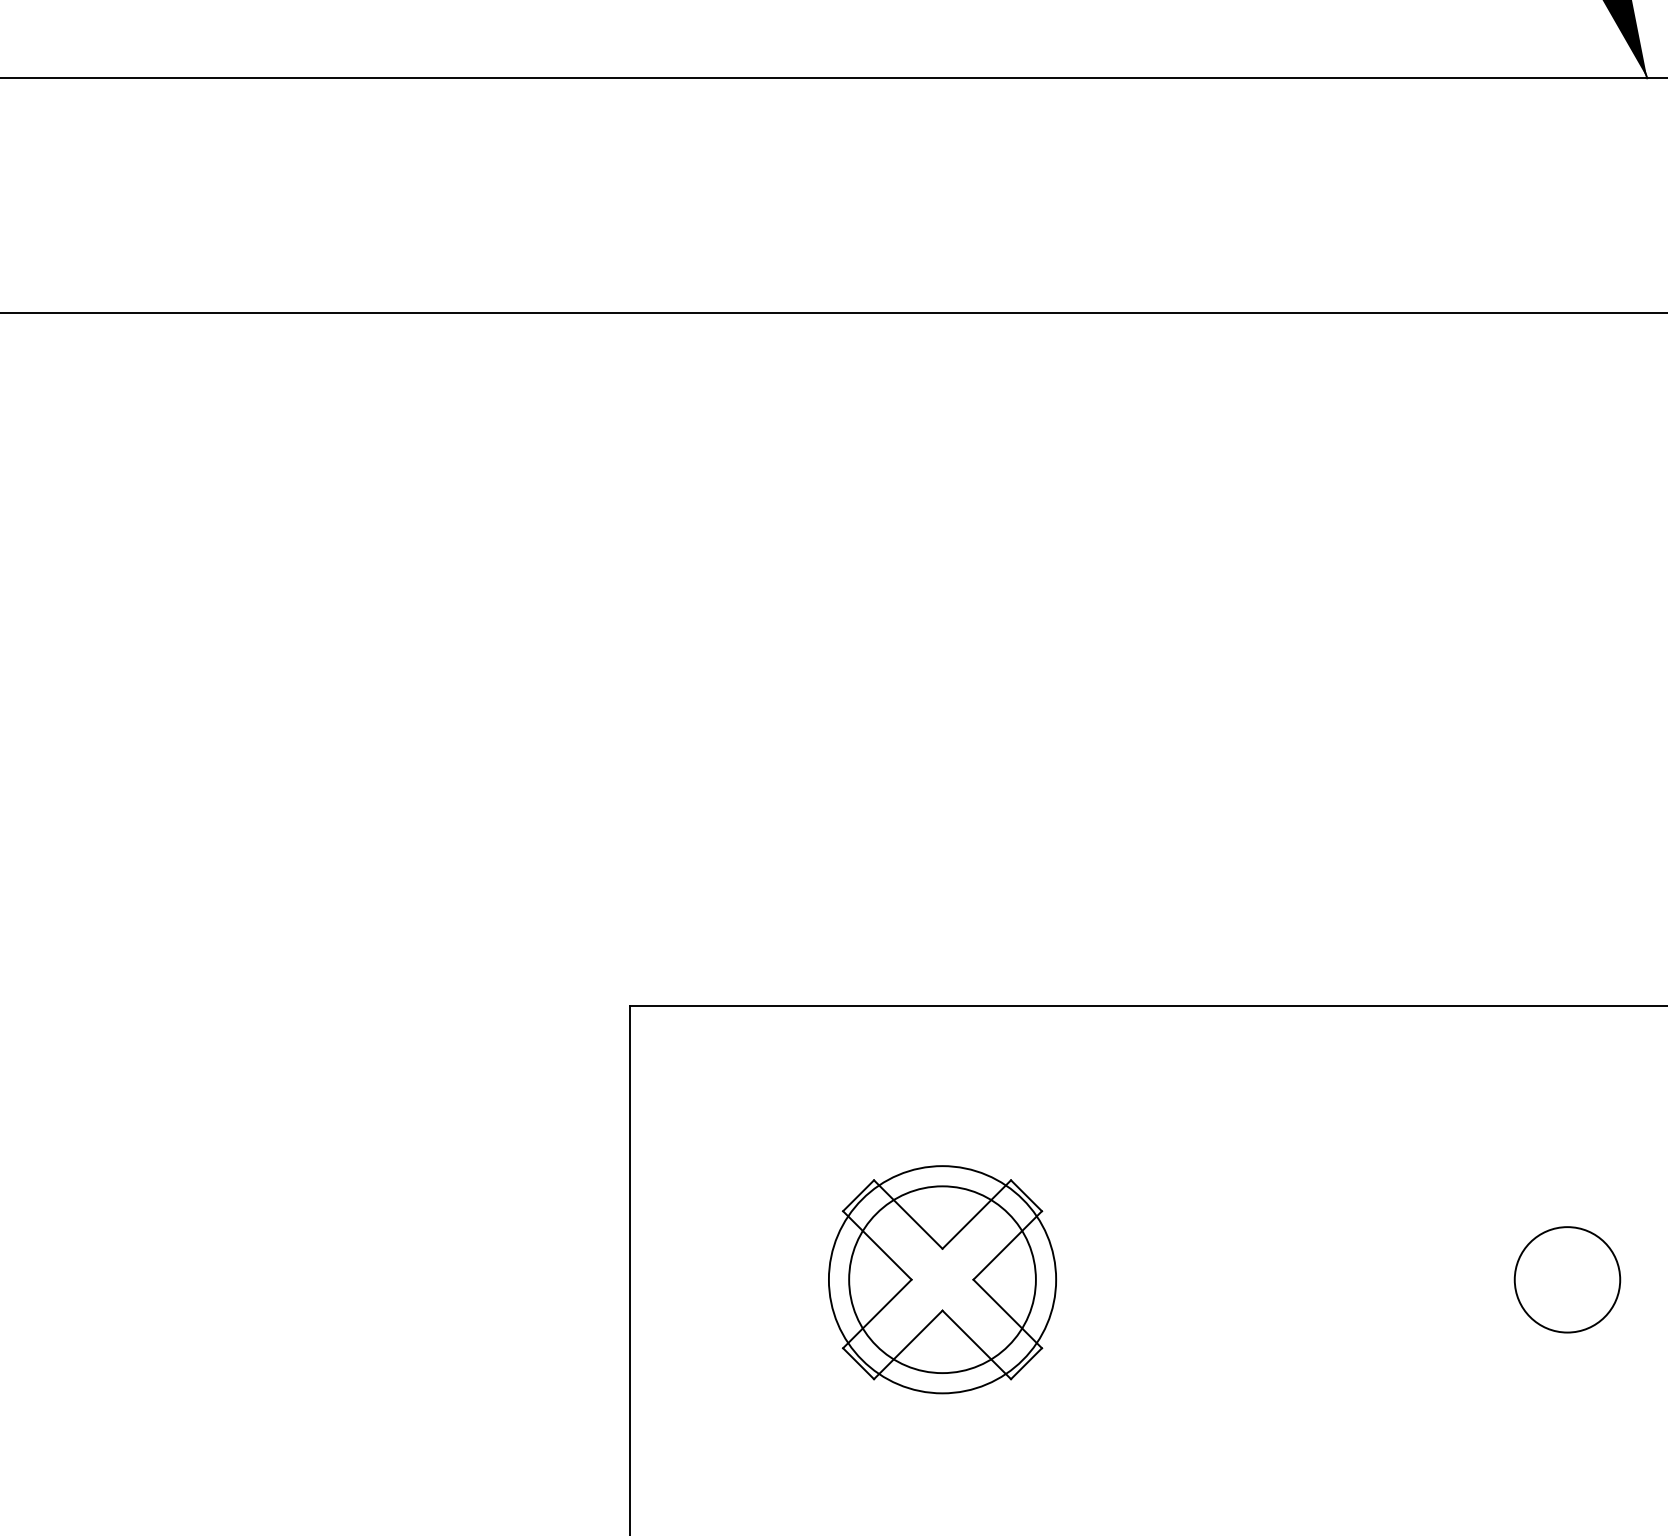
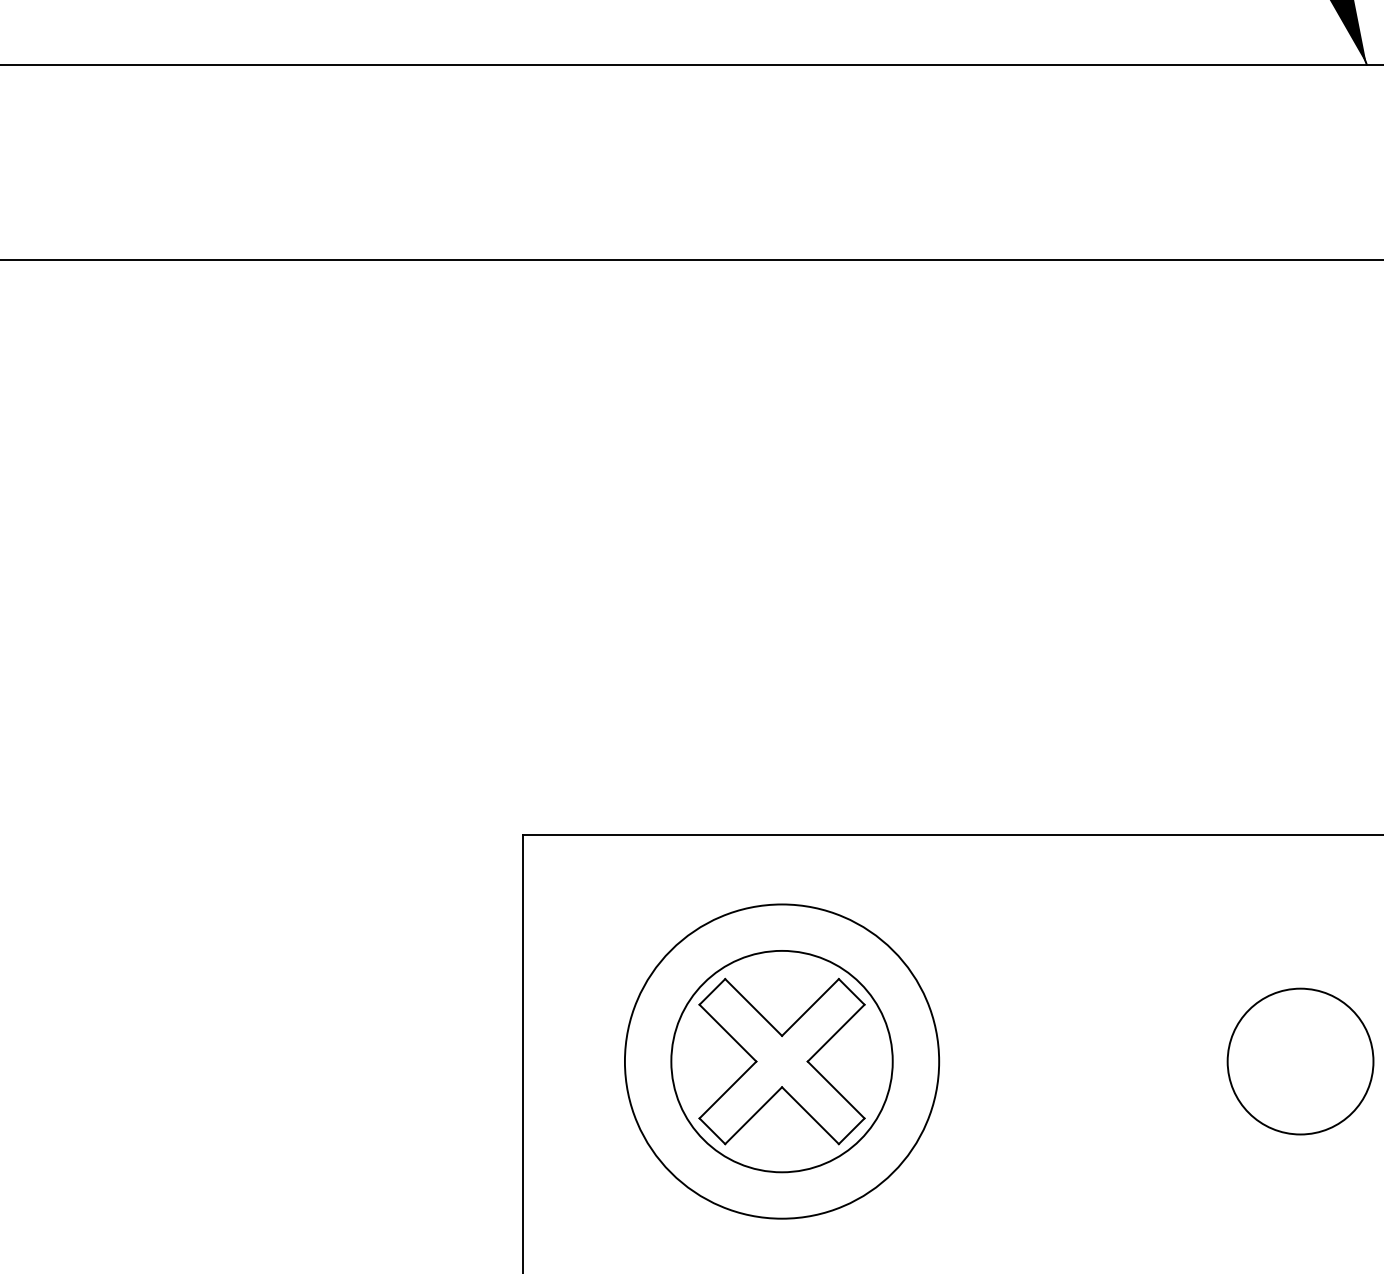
circle: (942, 1279) -> (782, 1061), size x1.43
circle: (942, 1279) -> (782, 1061), size x1.67
circle: (1567, 1279) -> (1300, 1061), size x1.67

